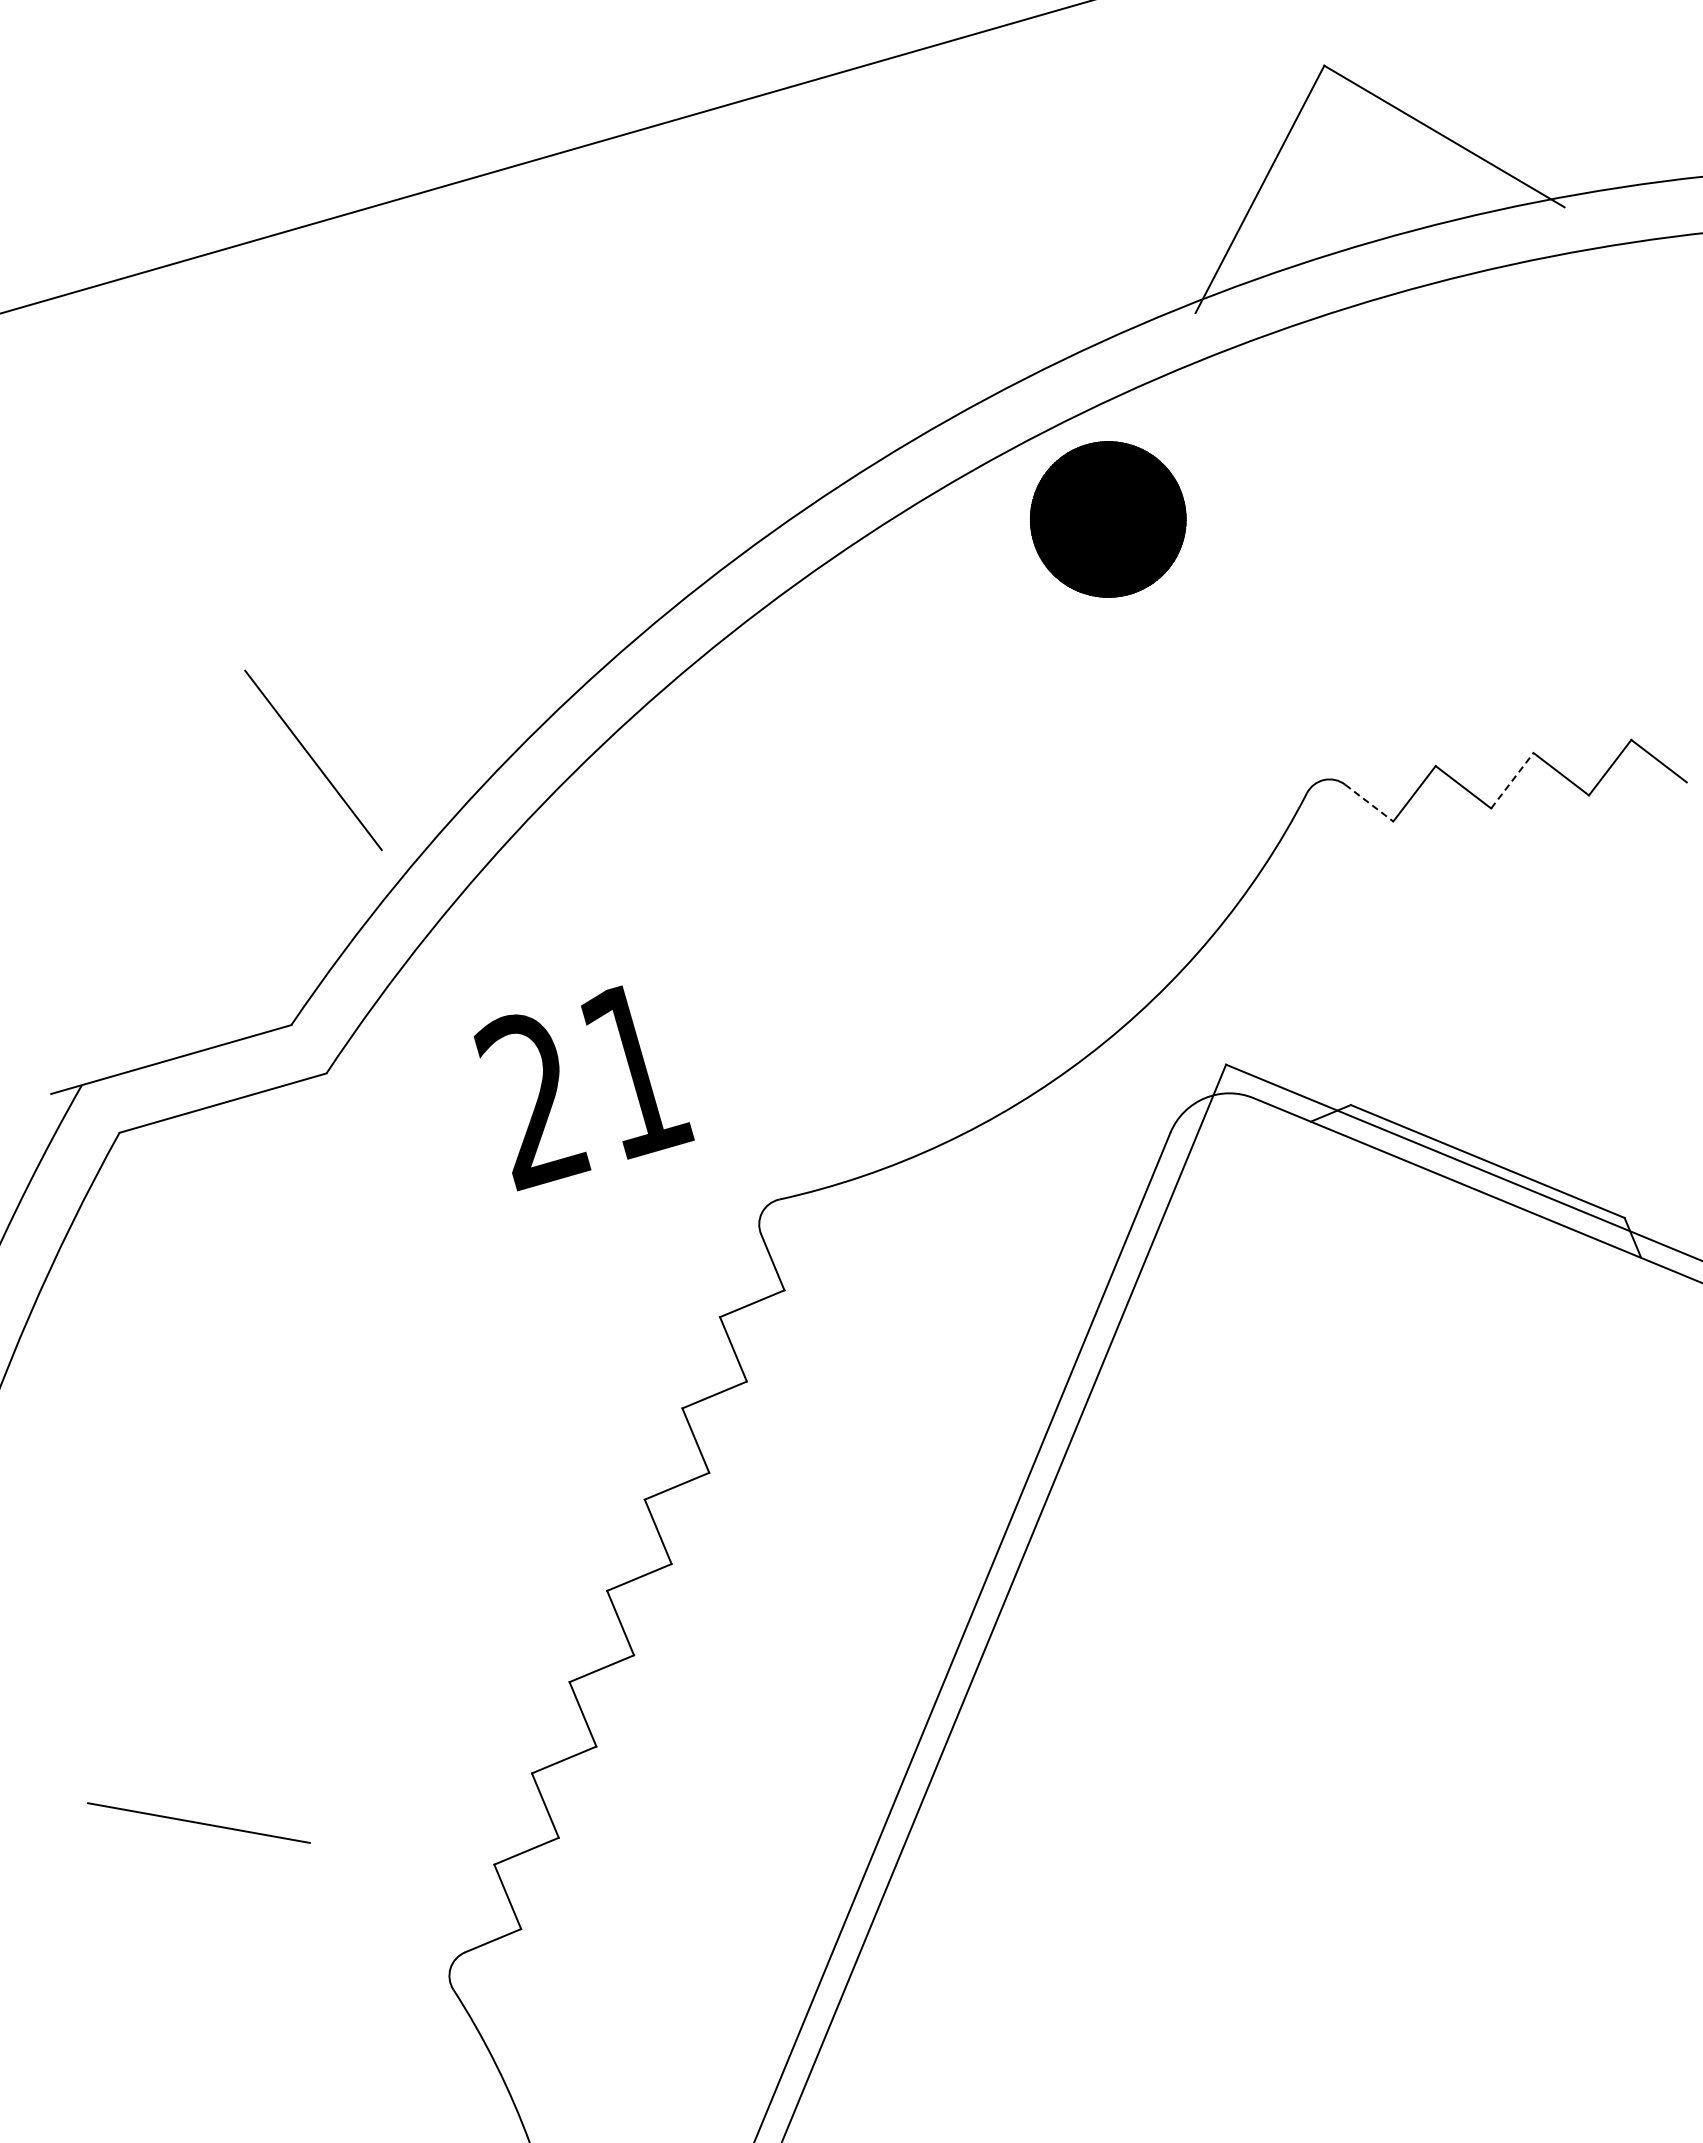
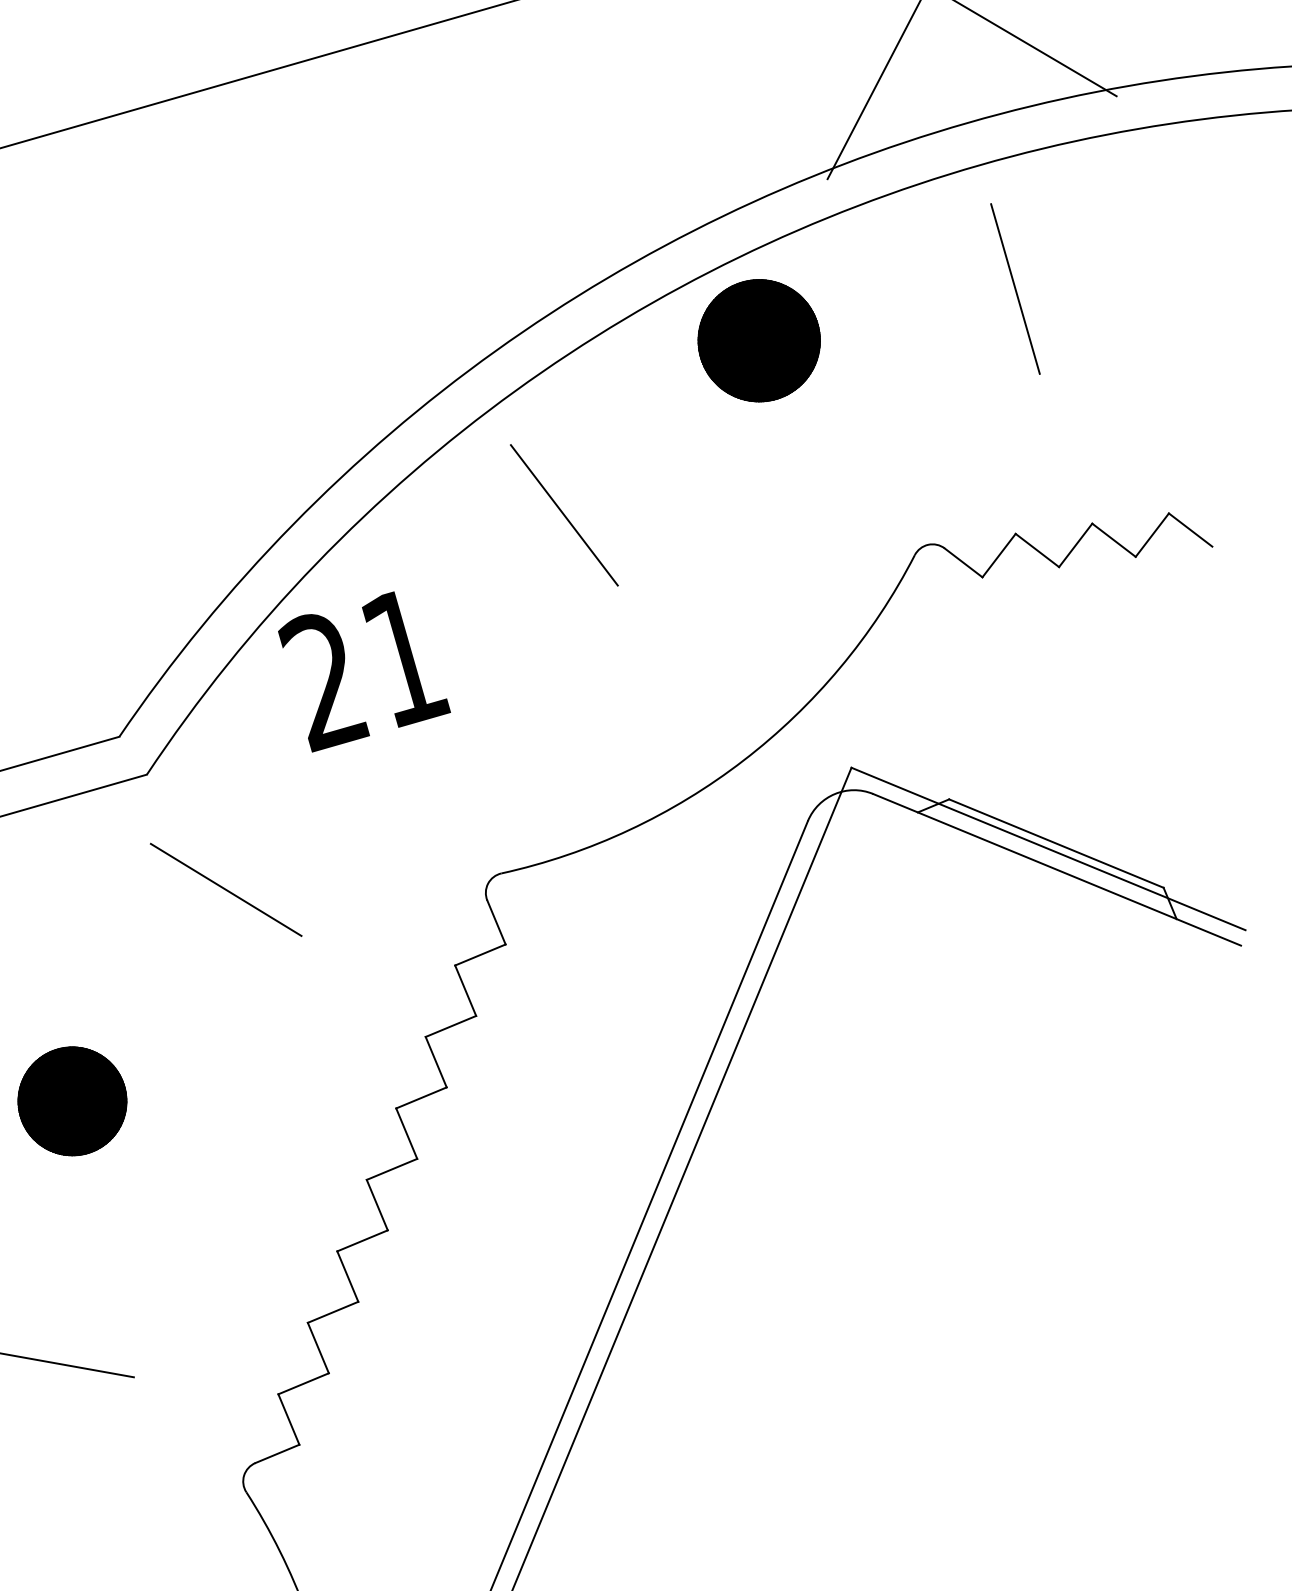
line: (1435, 453) -> (1015, 289), added
line: (313, 760) -> (564, 515), moved
line: (1512, 780) -> (1075, 545), dashed -> solid
line: (1369, 803) -> (963, 563), dashed -> solid
text: (583, 1088) -> (363, 672), moved
line: (427, 1220) -> (226, 889), added
part: (231, 1490) -> (72, 1101), added

